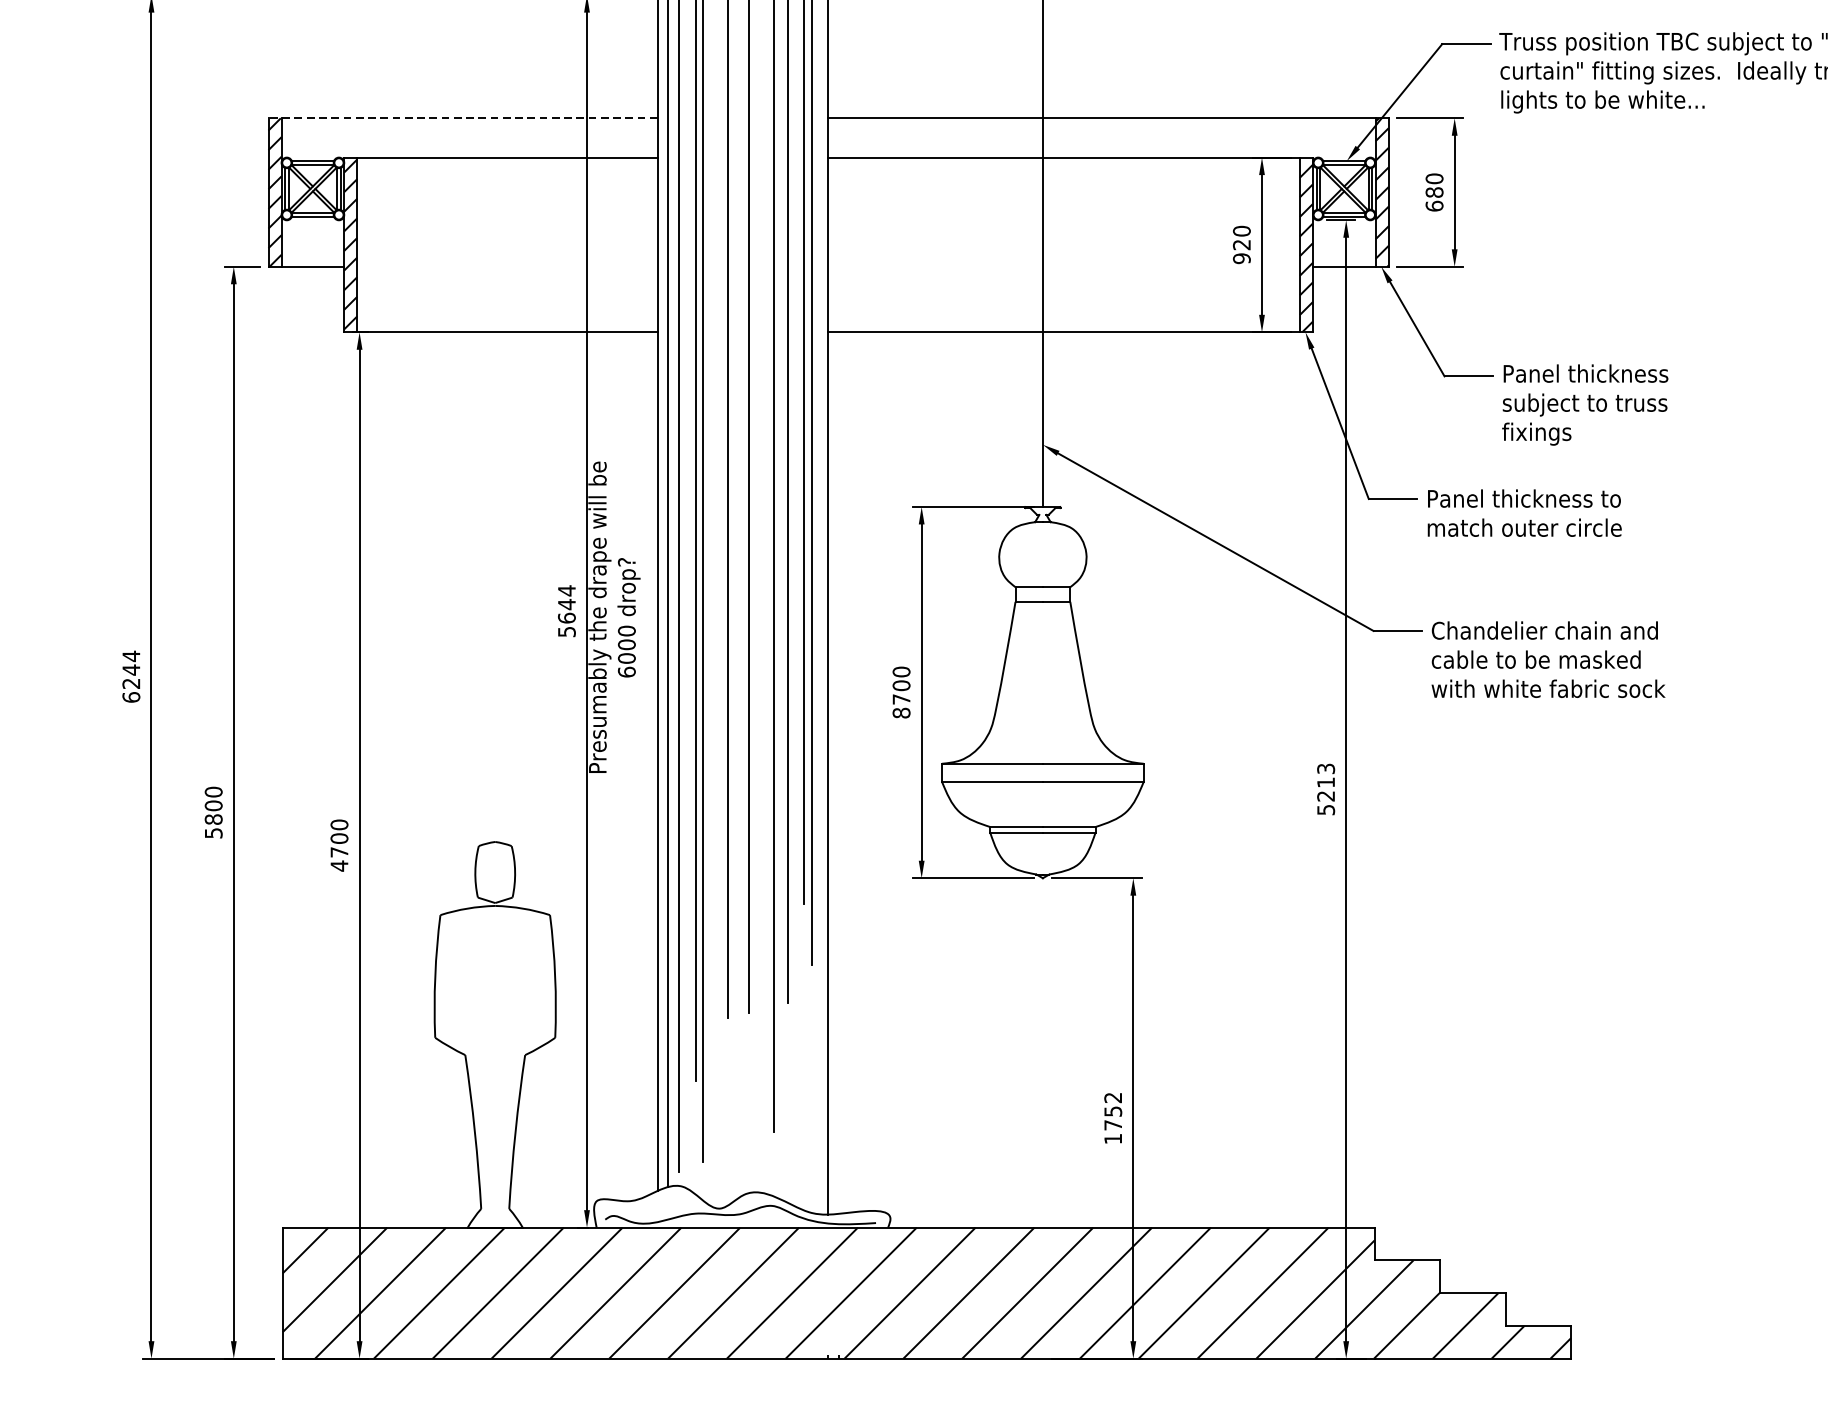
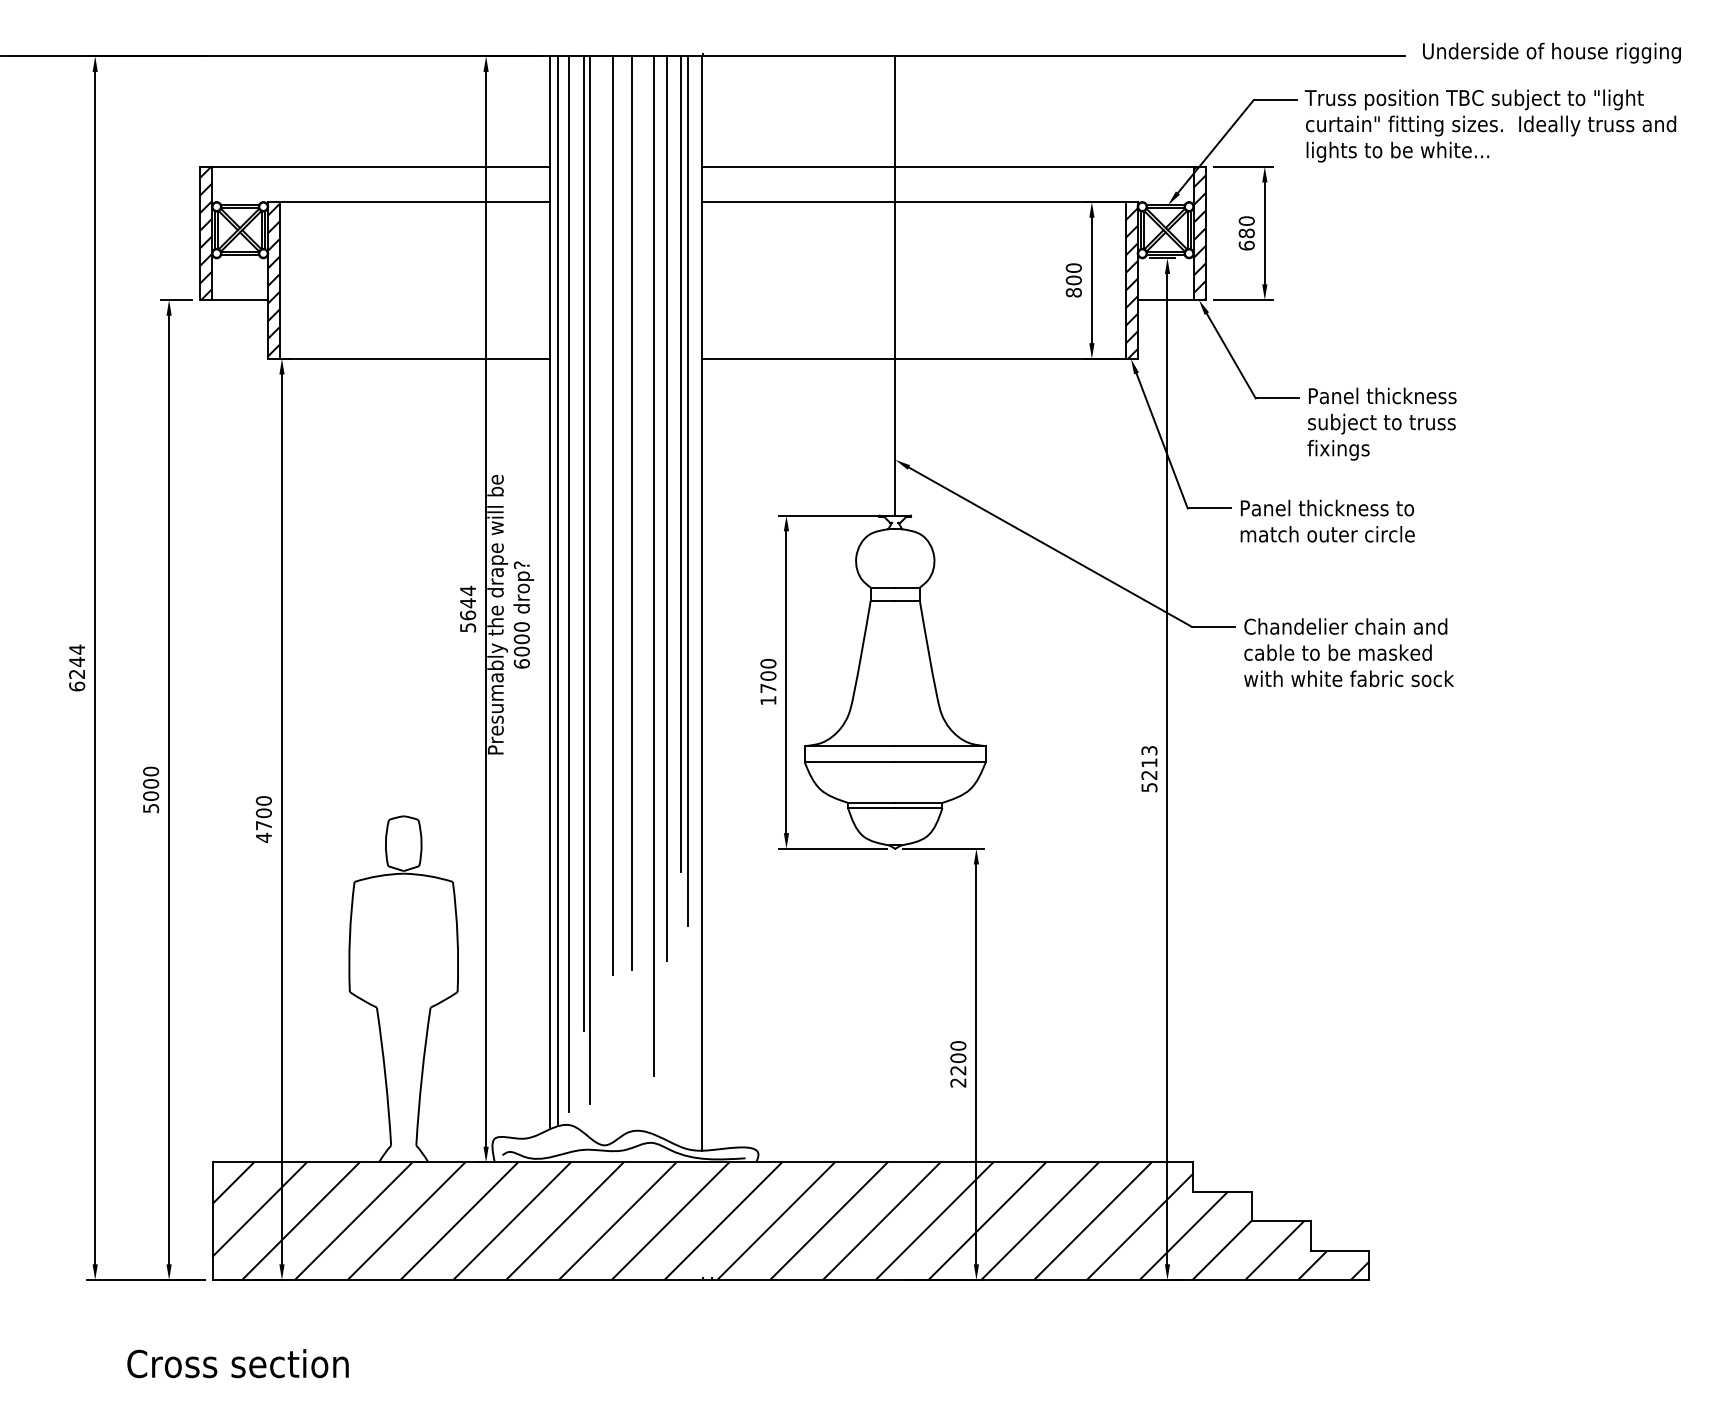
line: (462, 117) -> (374, 166), dashed -> solid
text: (1241, 251) -> (1073, 286), 920 -> 800
text: (901, 712) -> (768, 700), 8700 -> 1700
text: (213, 818) -> (150, 795), 5800 -> 5000
text: (1113, 1118) -> (958, 1064), 1752 -> 2200

